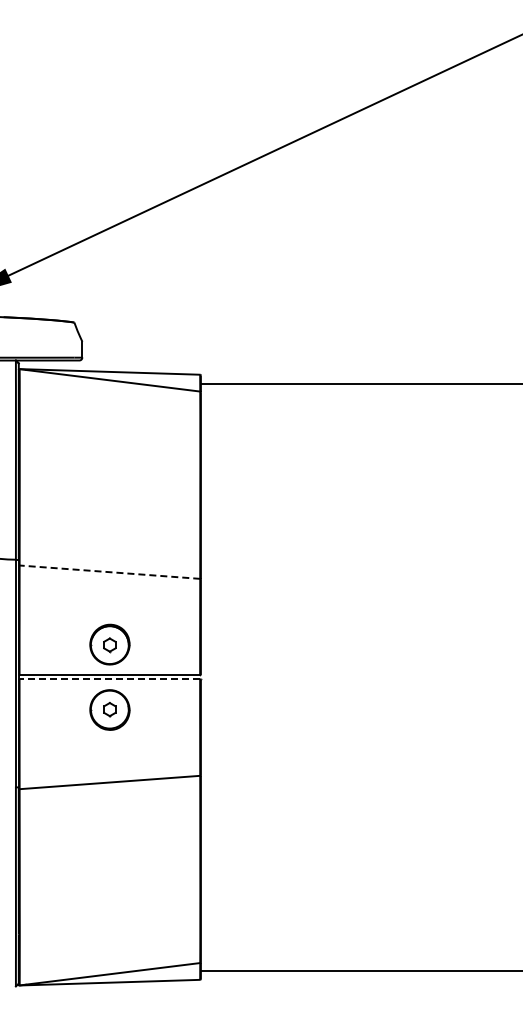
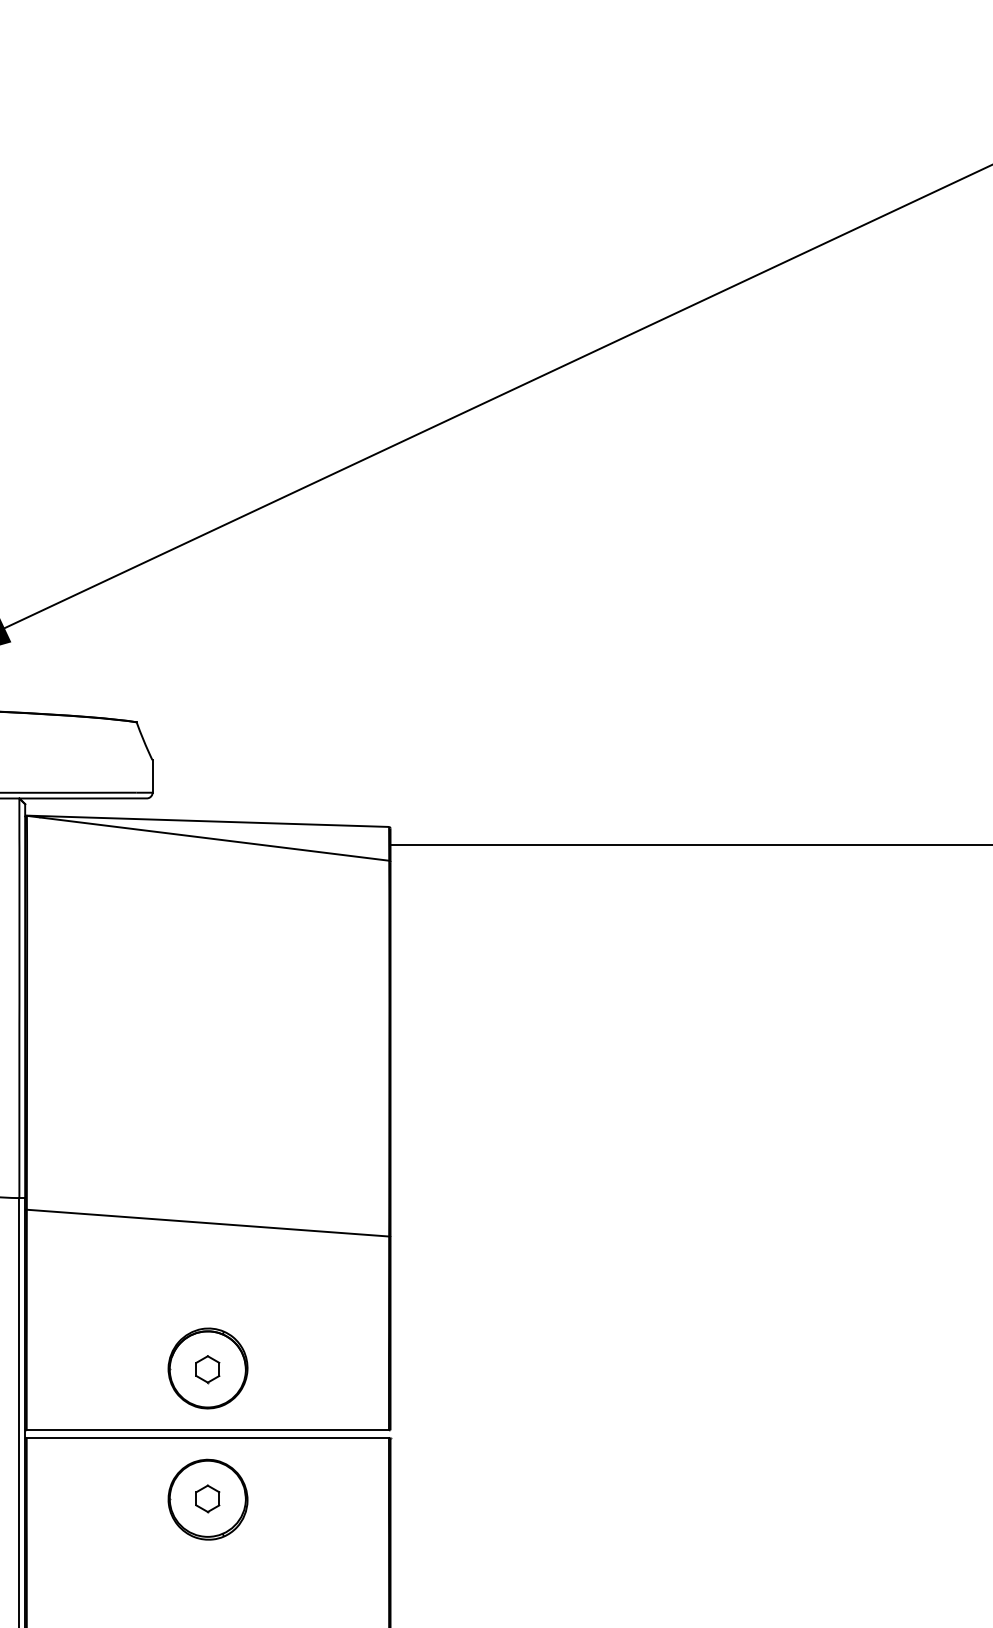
line: (109, 572) -> (207, 1223), dashed -> solid
line: (109, 679) -> (207, 1438), dashed -> solid

